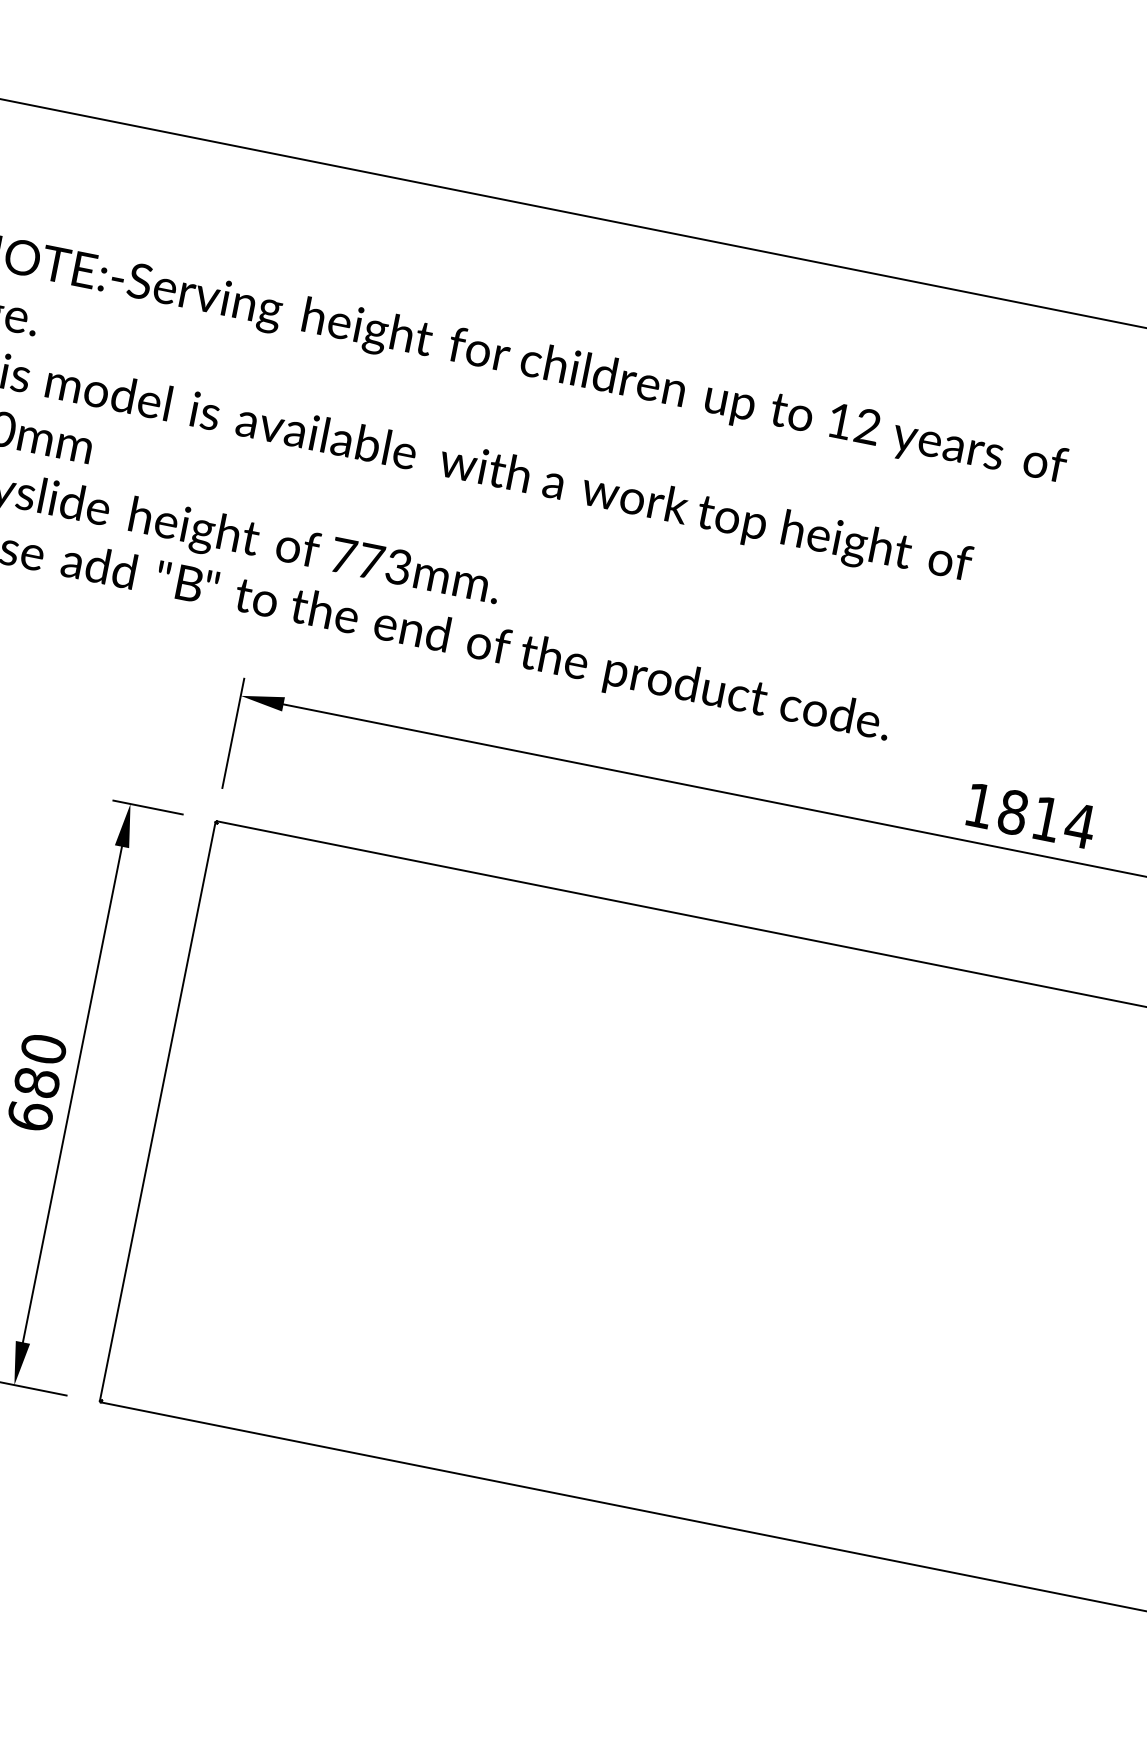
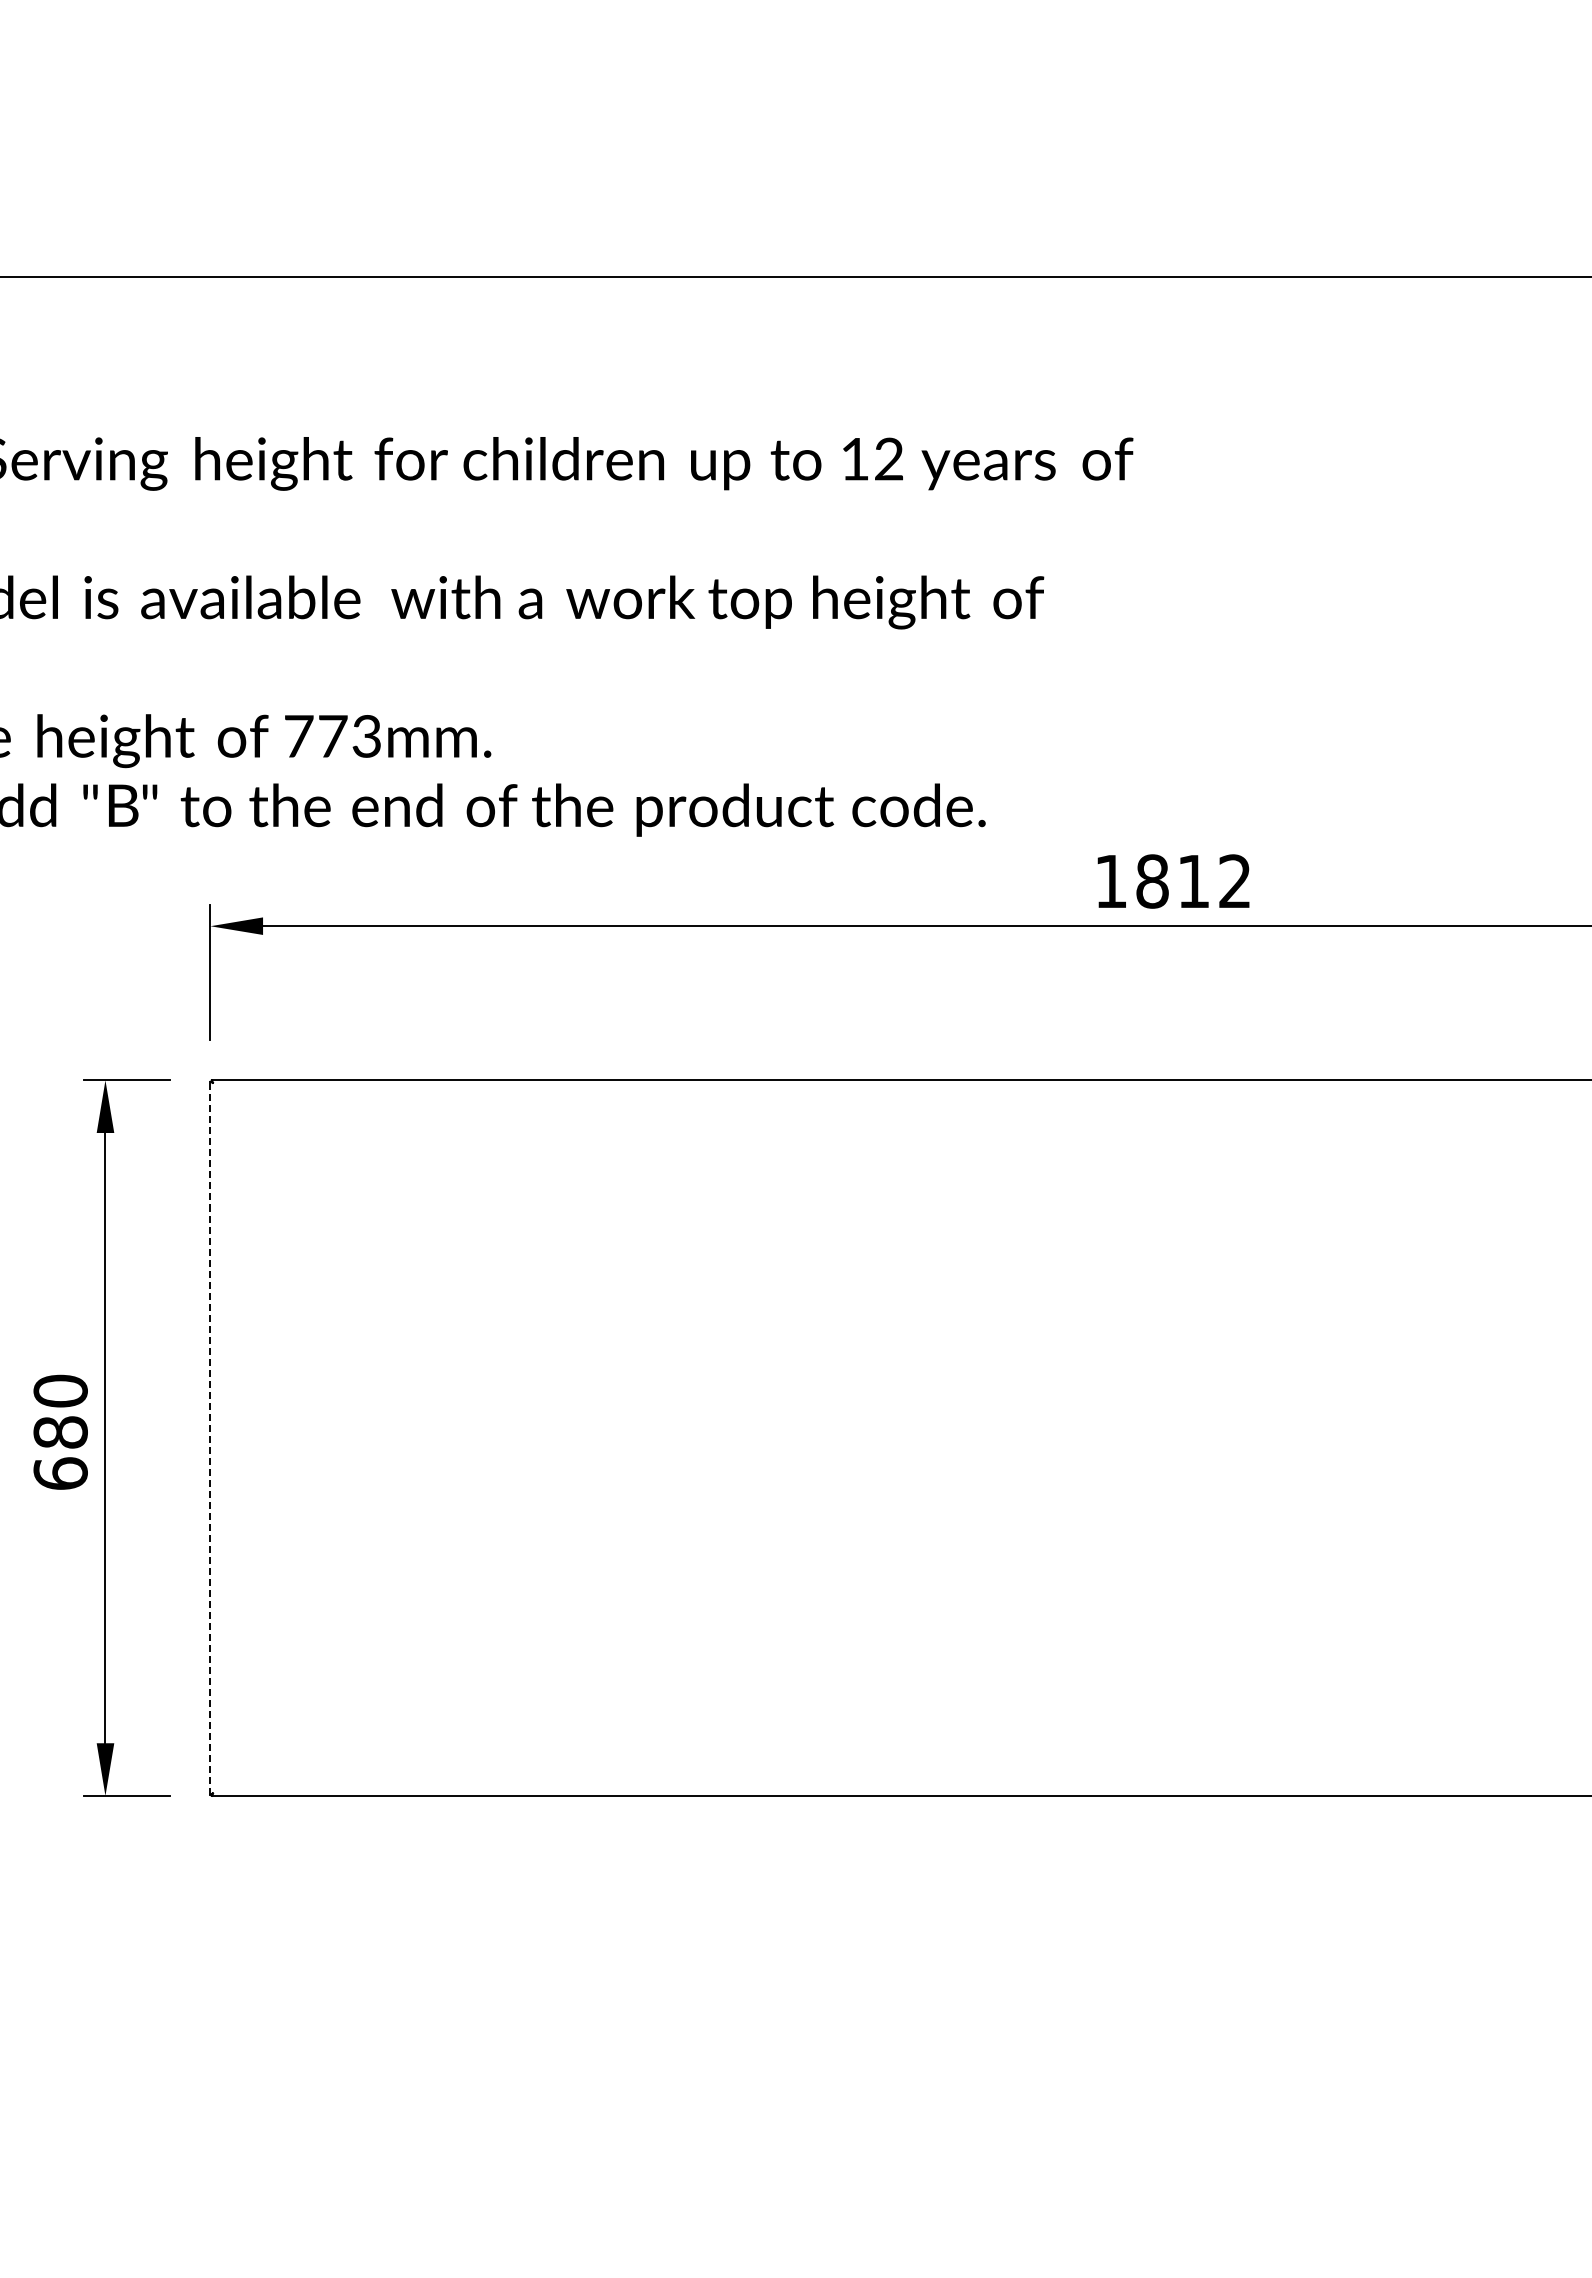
text: (1079, 824) -> (1234, 880), 1814 -> 1812
line: (157, 1111) -> (210, 1437), solid -> dashed

